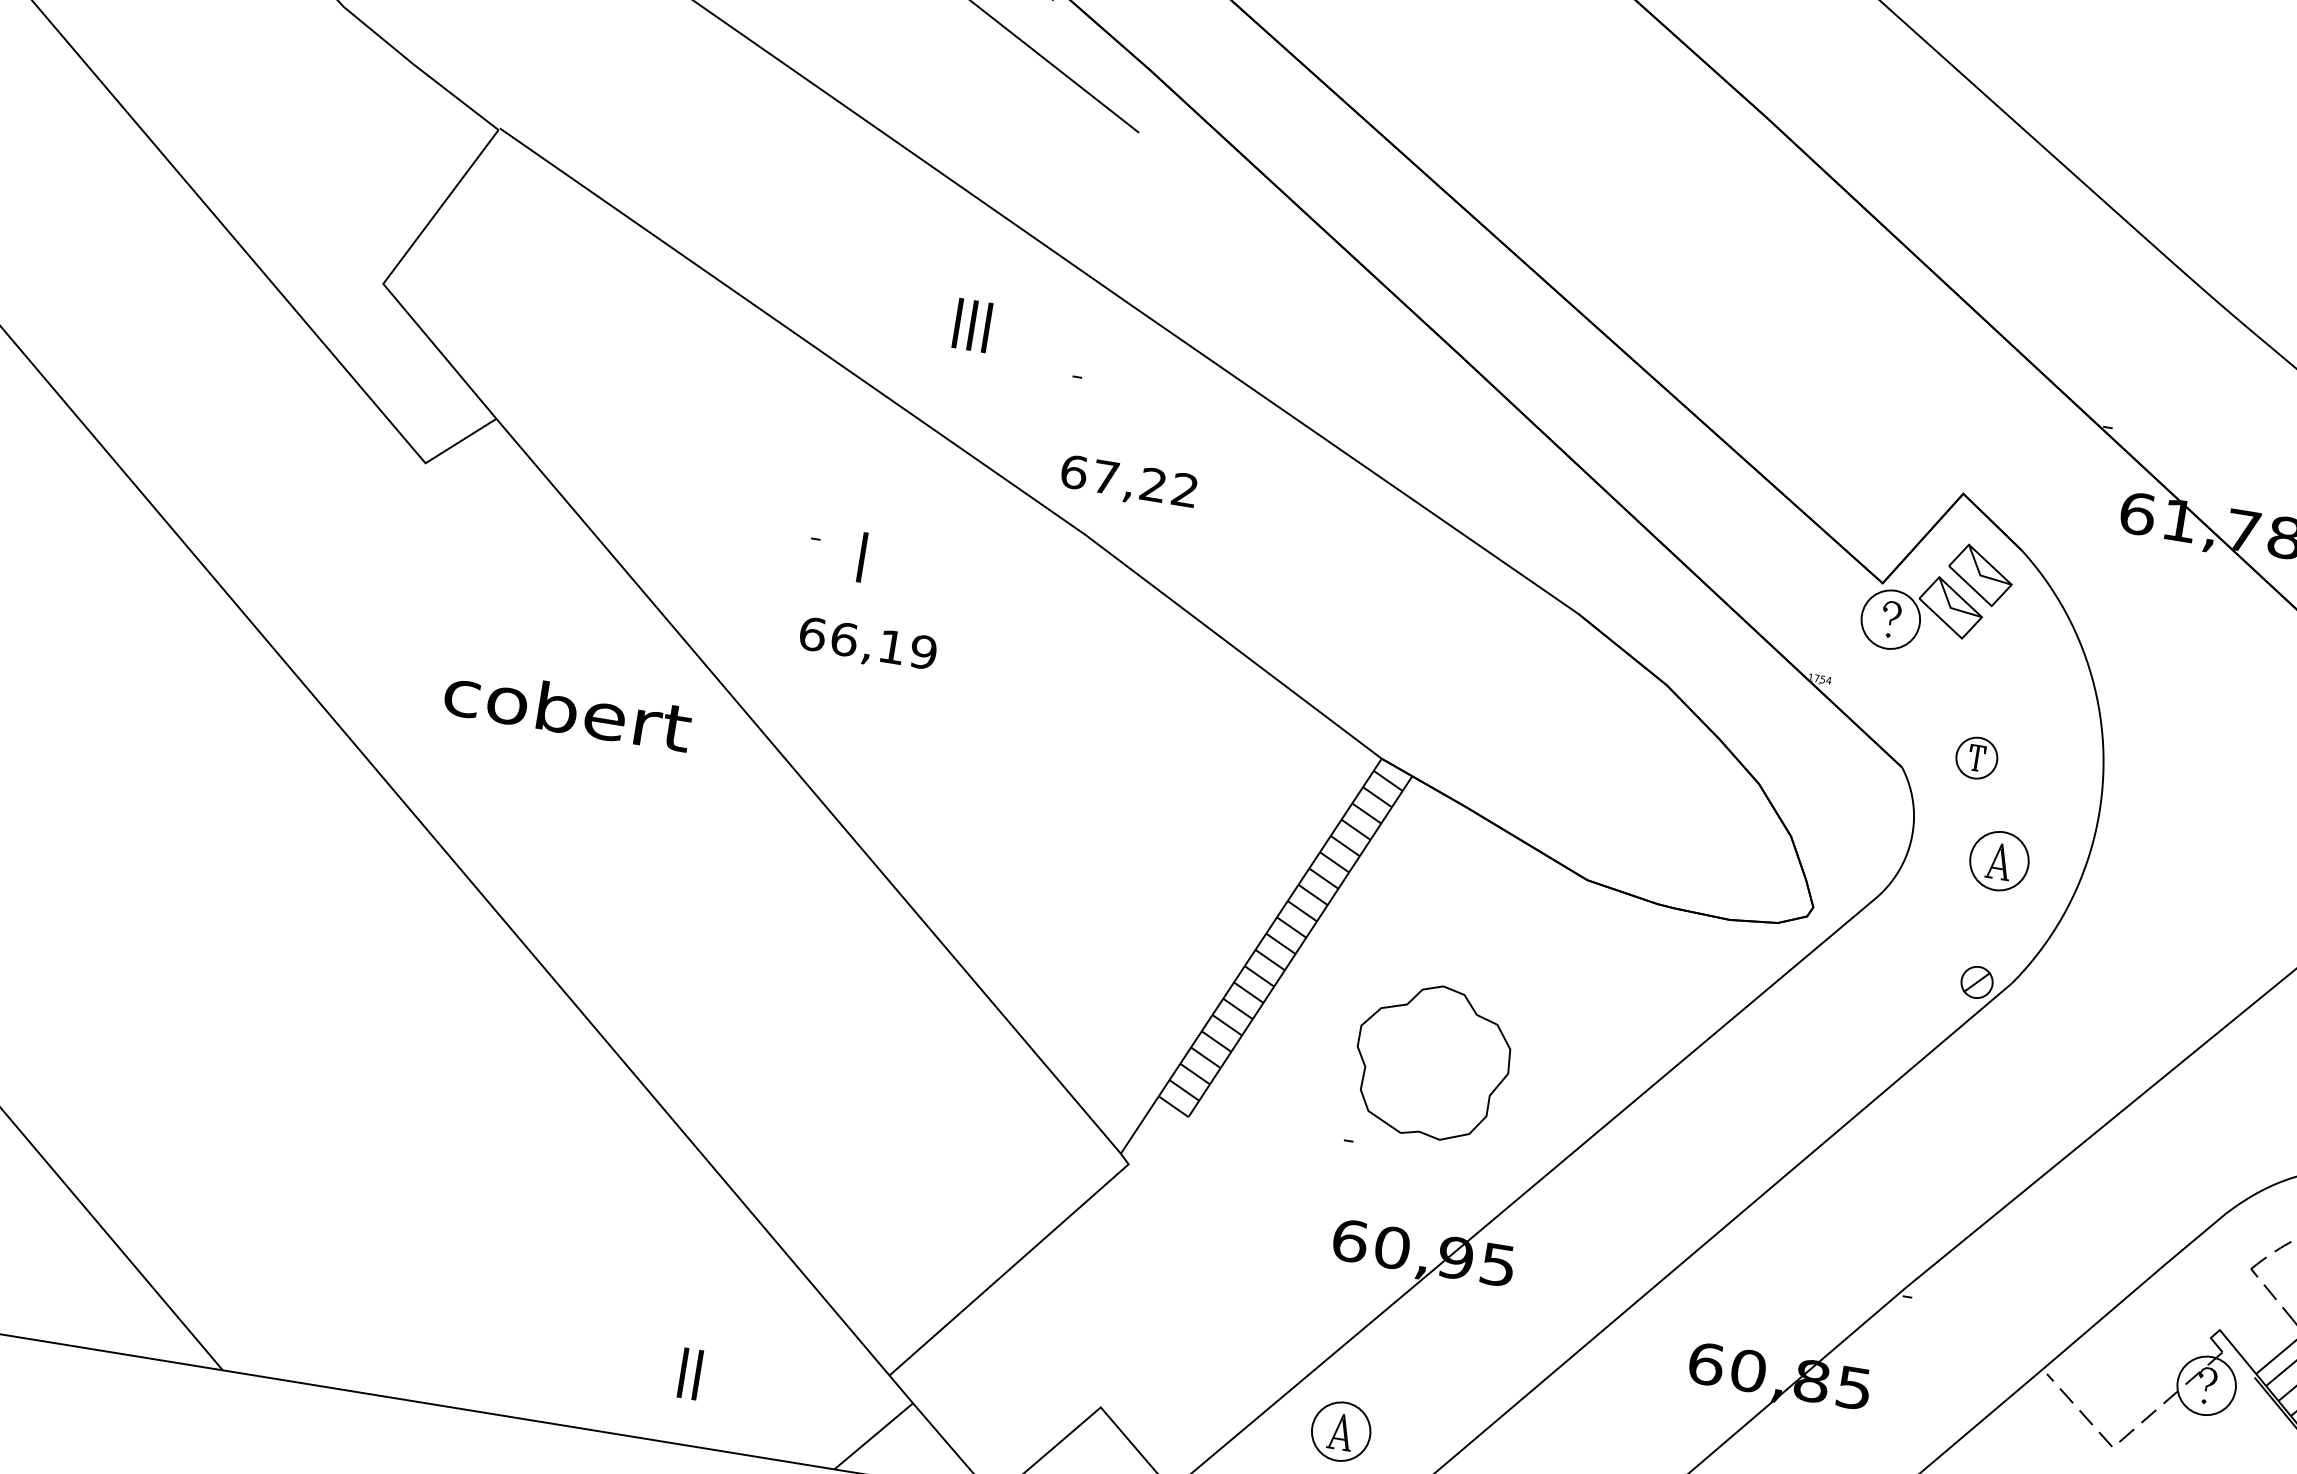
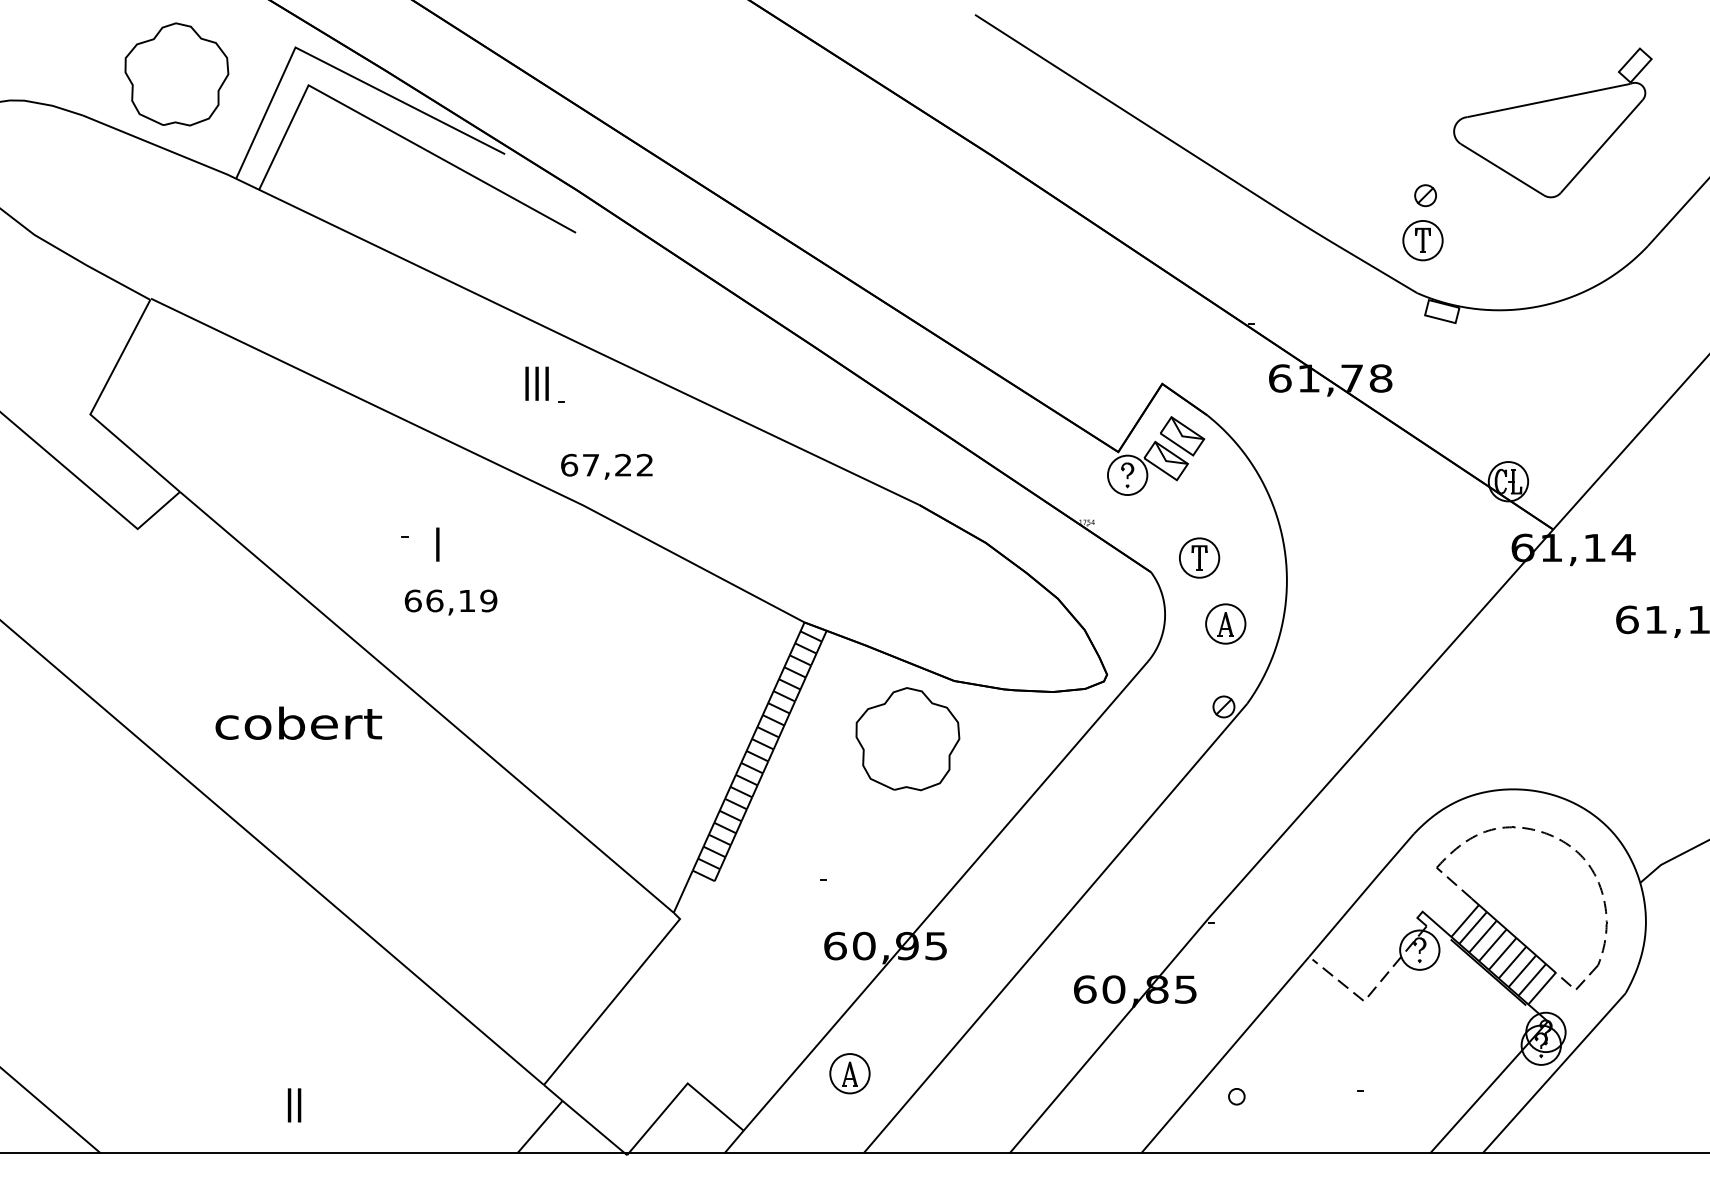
text: (971, 324) -> (536, 383), moved
text: (567, 708) -> (298, 722), moved
part: (1976, 757) -> (1199, 557), size x1.43
part: (1431, 1062) -> (907, 739), moved
text: (690, 1374) -> (294, 1105), moved

